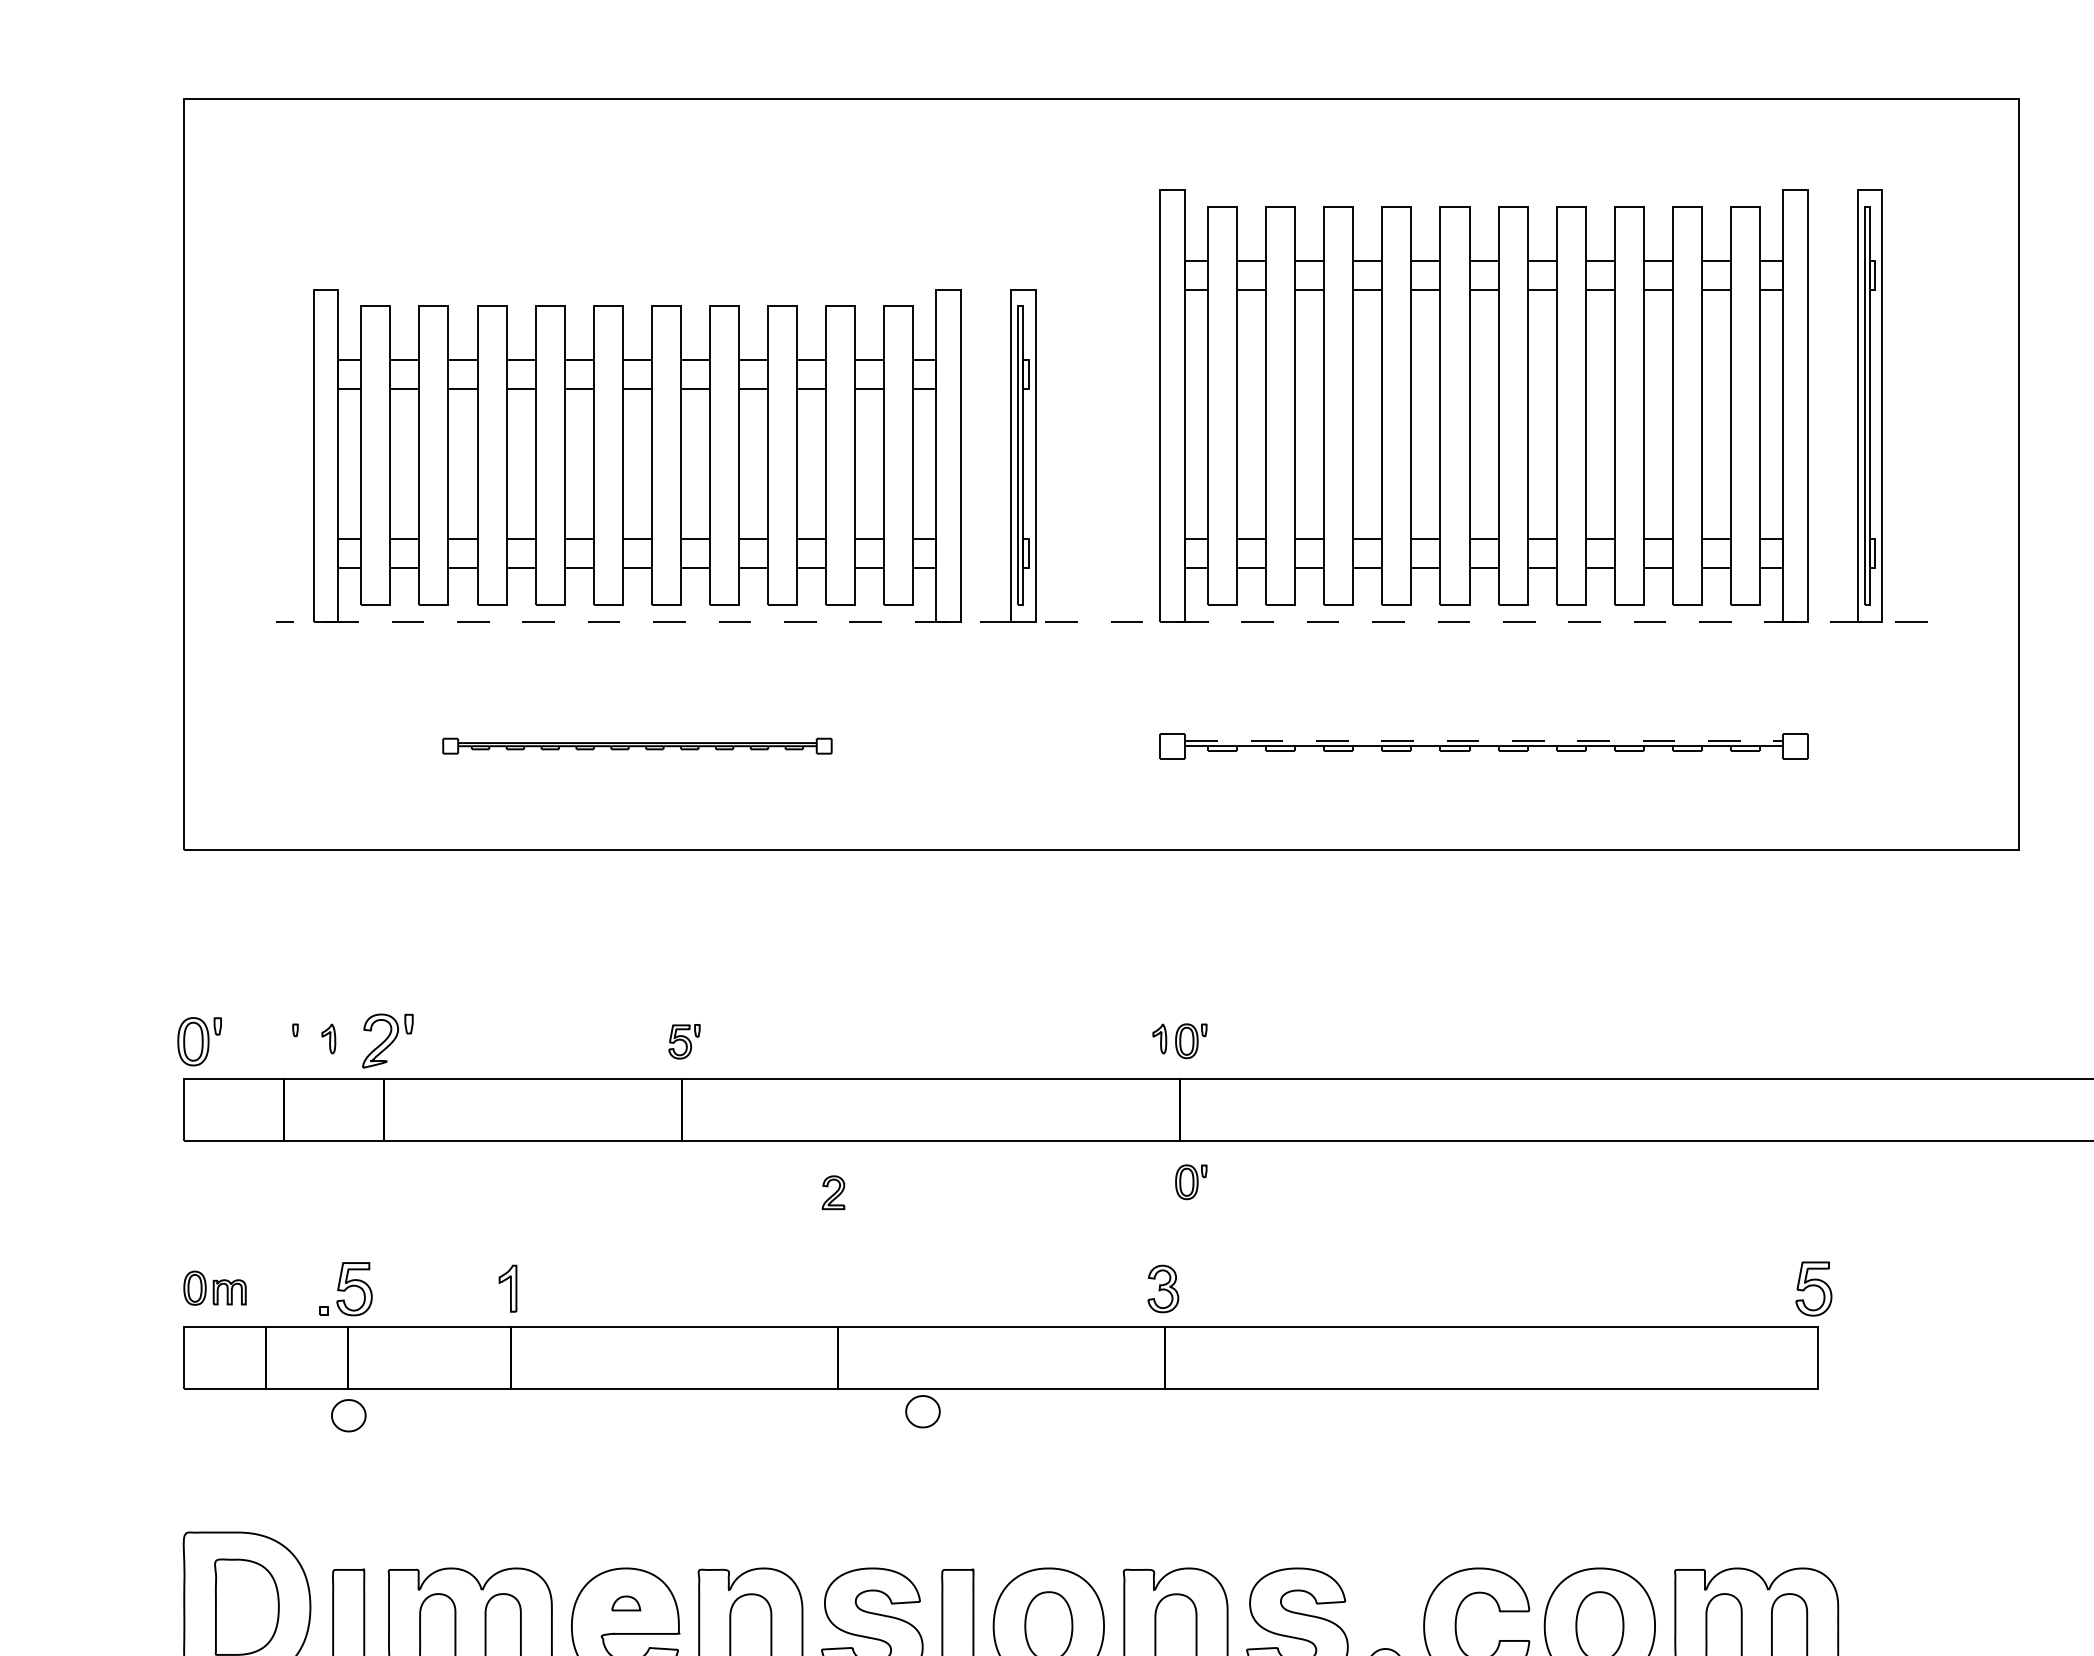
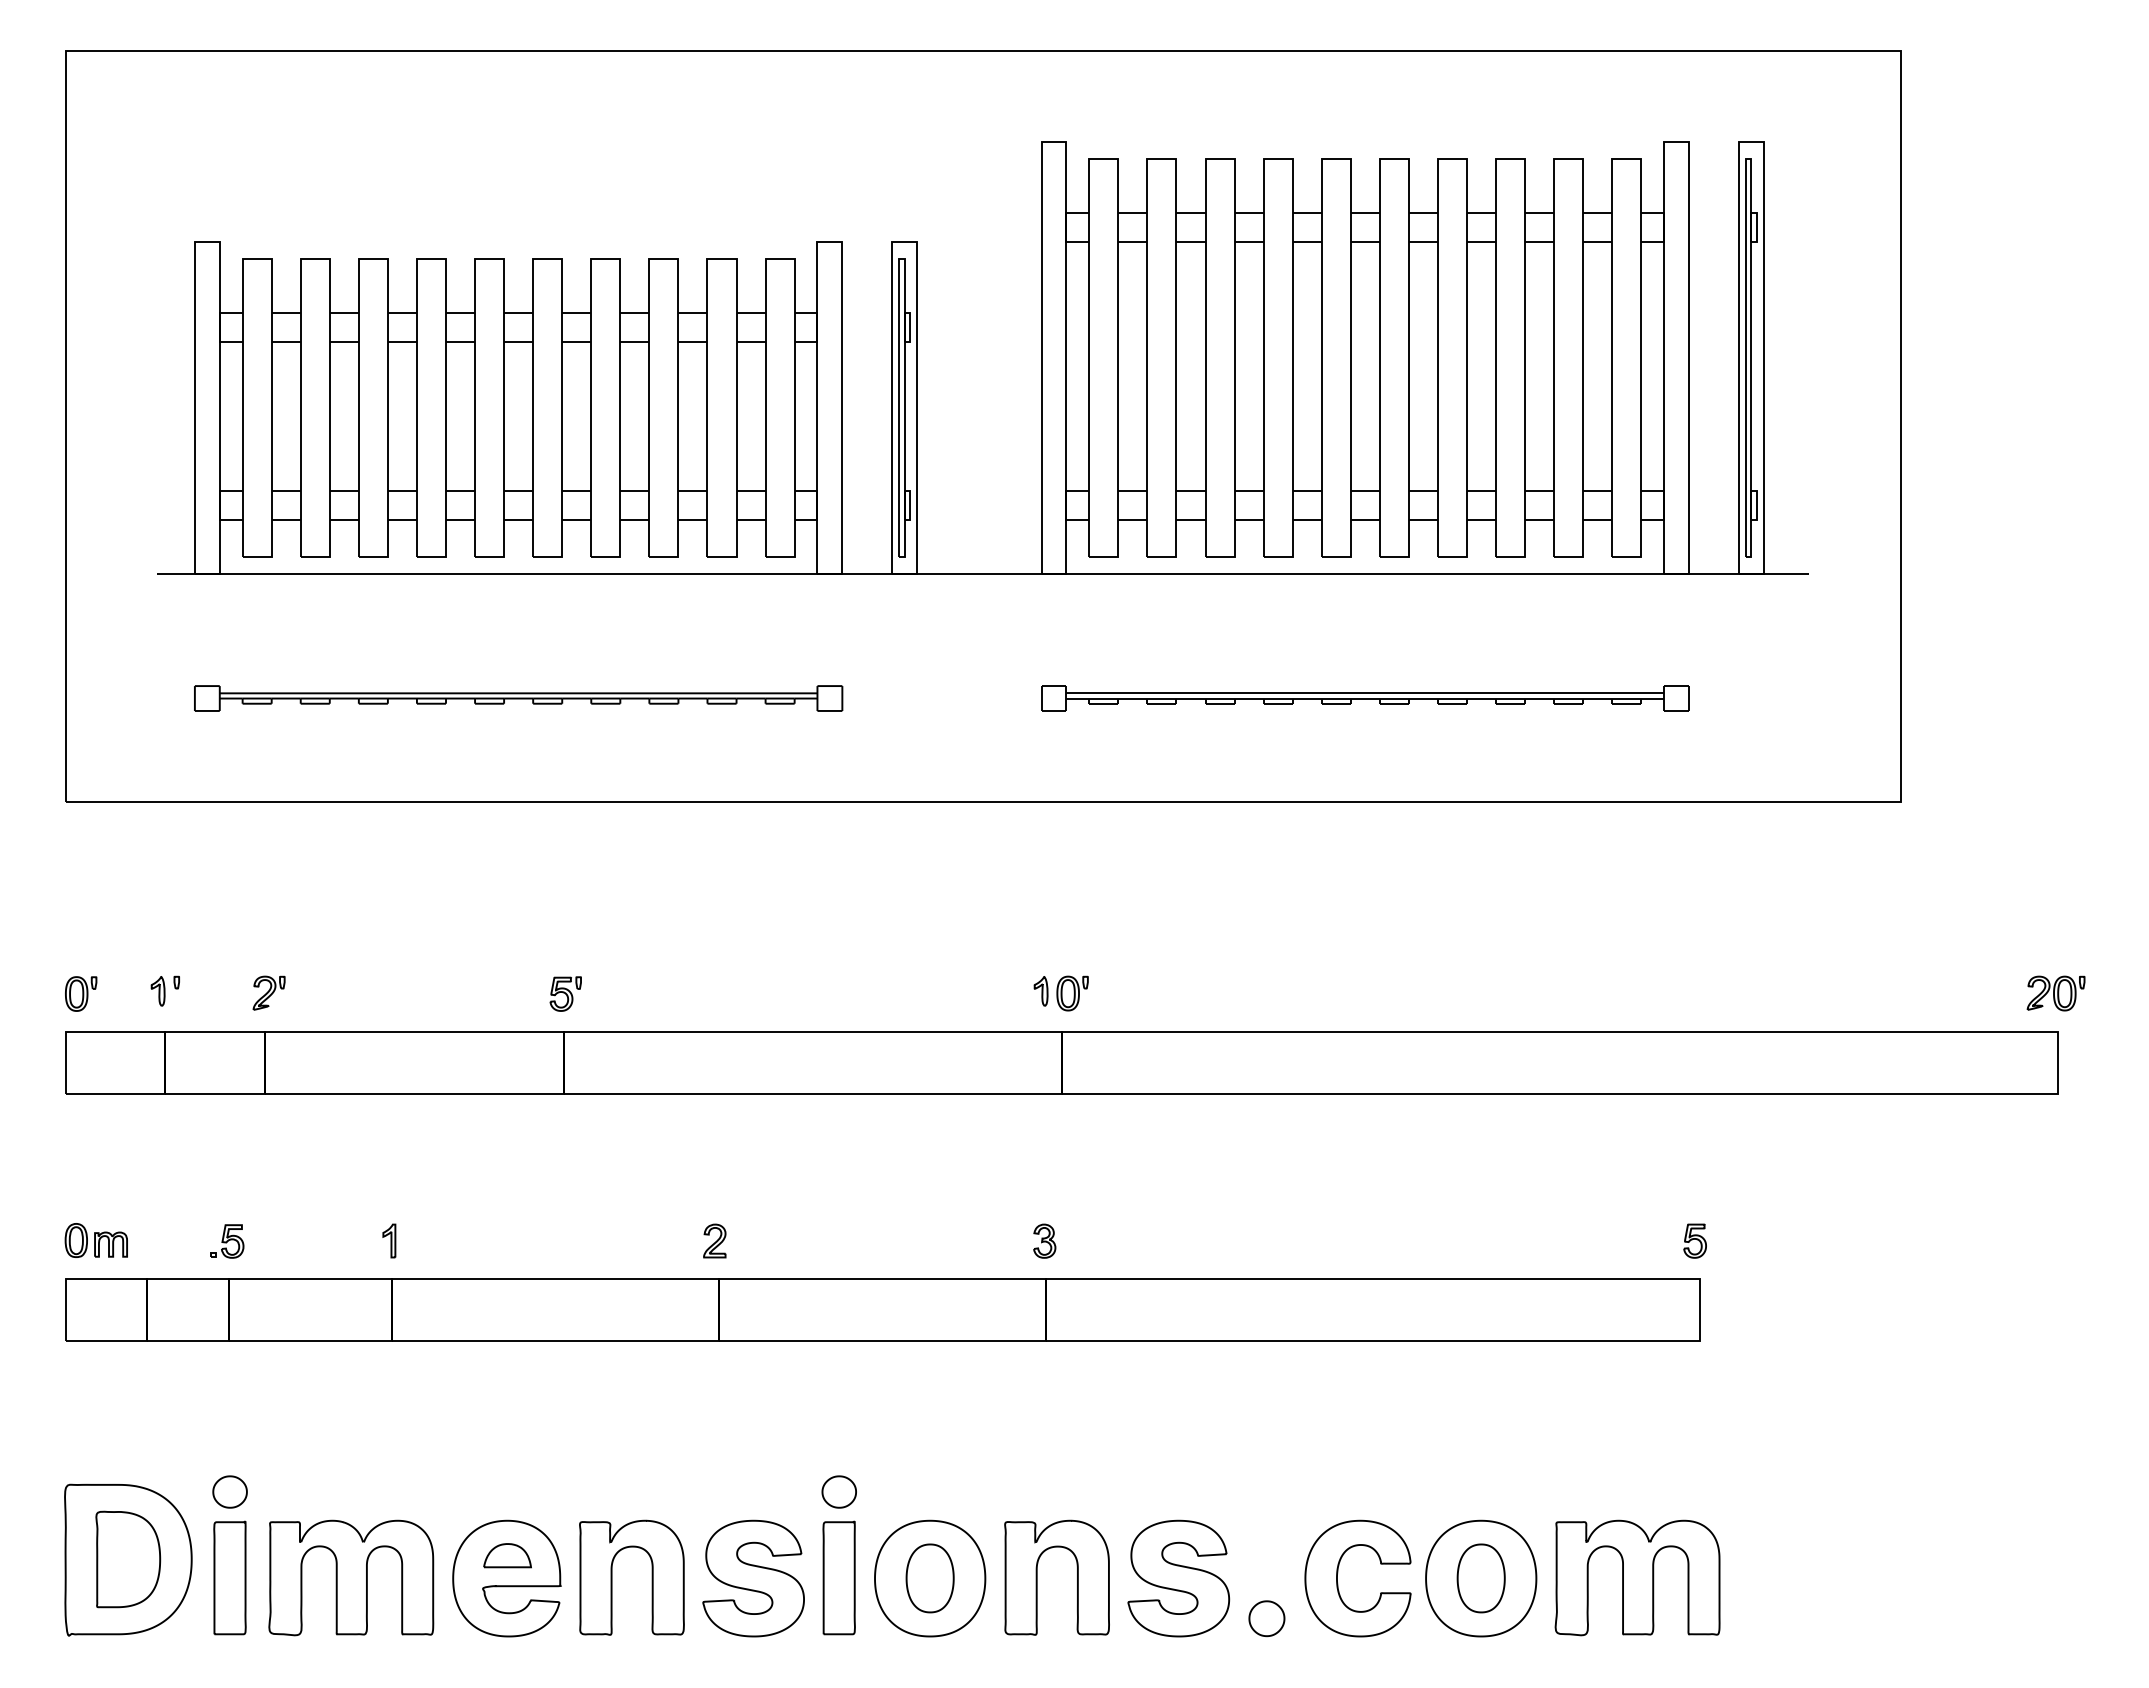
line: (1102, 621) -> (983, 573), dashed -> solid
line: (1484, 741) -> (1365, 693), dashed -> solid
part: (637, 746) -> (518, 698), size x1.67
part: (328, 1039) -> (157, 991), moved
part: (387, 1040) -> (268, 992), size x0.62
part: (200, 1041) -> (81, 993), size x0.71
part: (1191, 1182) -> (1072, 1134), removed
part: (833, 1192) -> (714, 1240), moved
part: (508, 1288) -> (389, 1240), size x0.71
part: (1163, 1288) -> (1044, 1240), size x0.71
part: (1813, 1288) -> (1694, 1240), size x0.62
part: (346, 1289) -> (227, 1241), size x0.62
part: (922, 1411) -> (838, 1491), moved
part: (348, 1415) -> (229, 1491), moved
part: (626, 1603) -> (507, 1555), size x1.67

